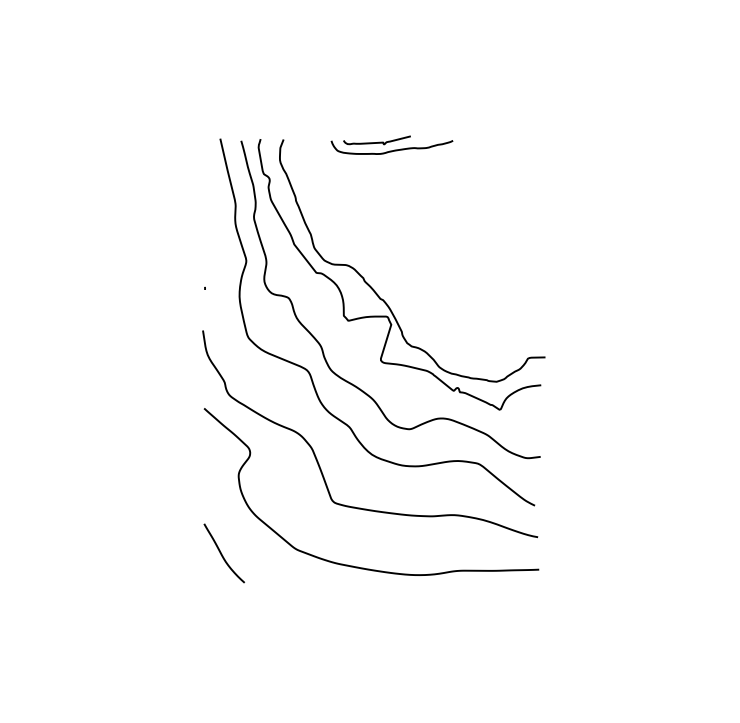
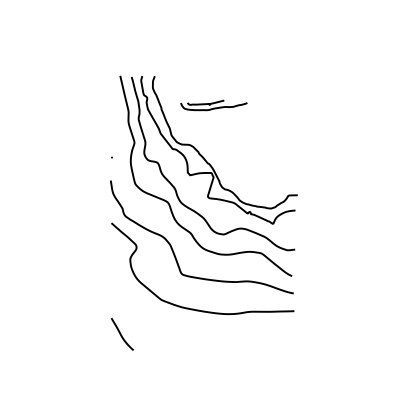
part: (391, 145) -> (213, 105), moved
curve: (222, 553) -> (121, 334), moved

